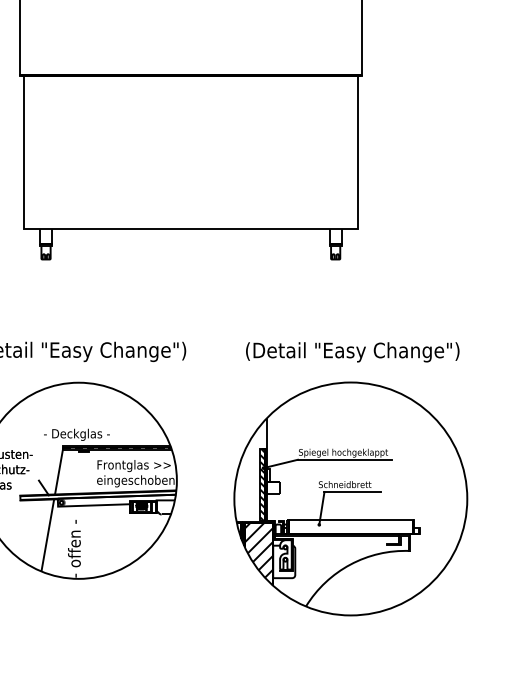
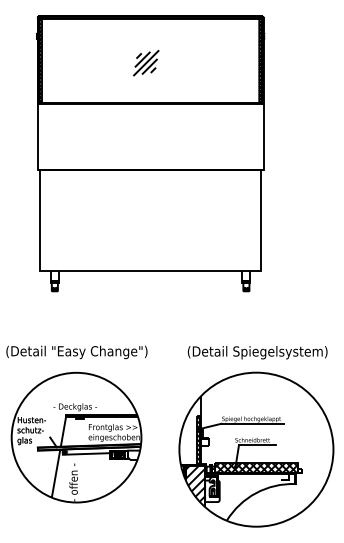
text: (352, 352) -> (257, 352), (Detail "Easy Change") -> (Detail Spiegelsystem)
hatch: (350, 525) -> (256, 467), added

